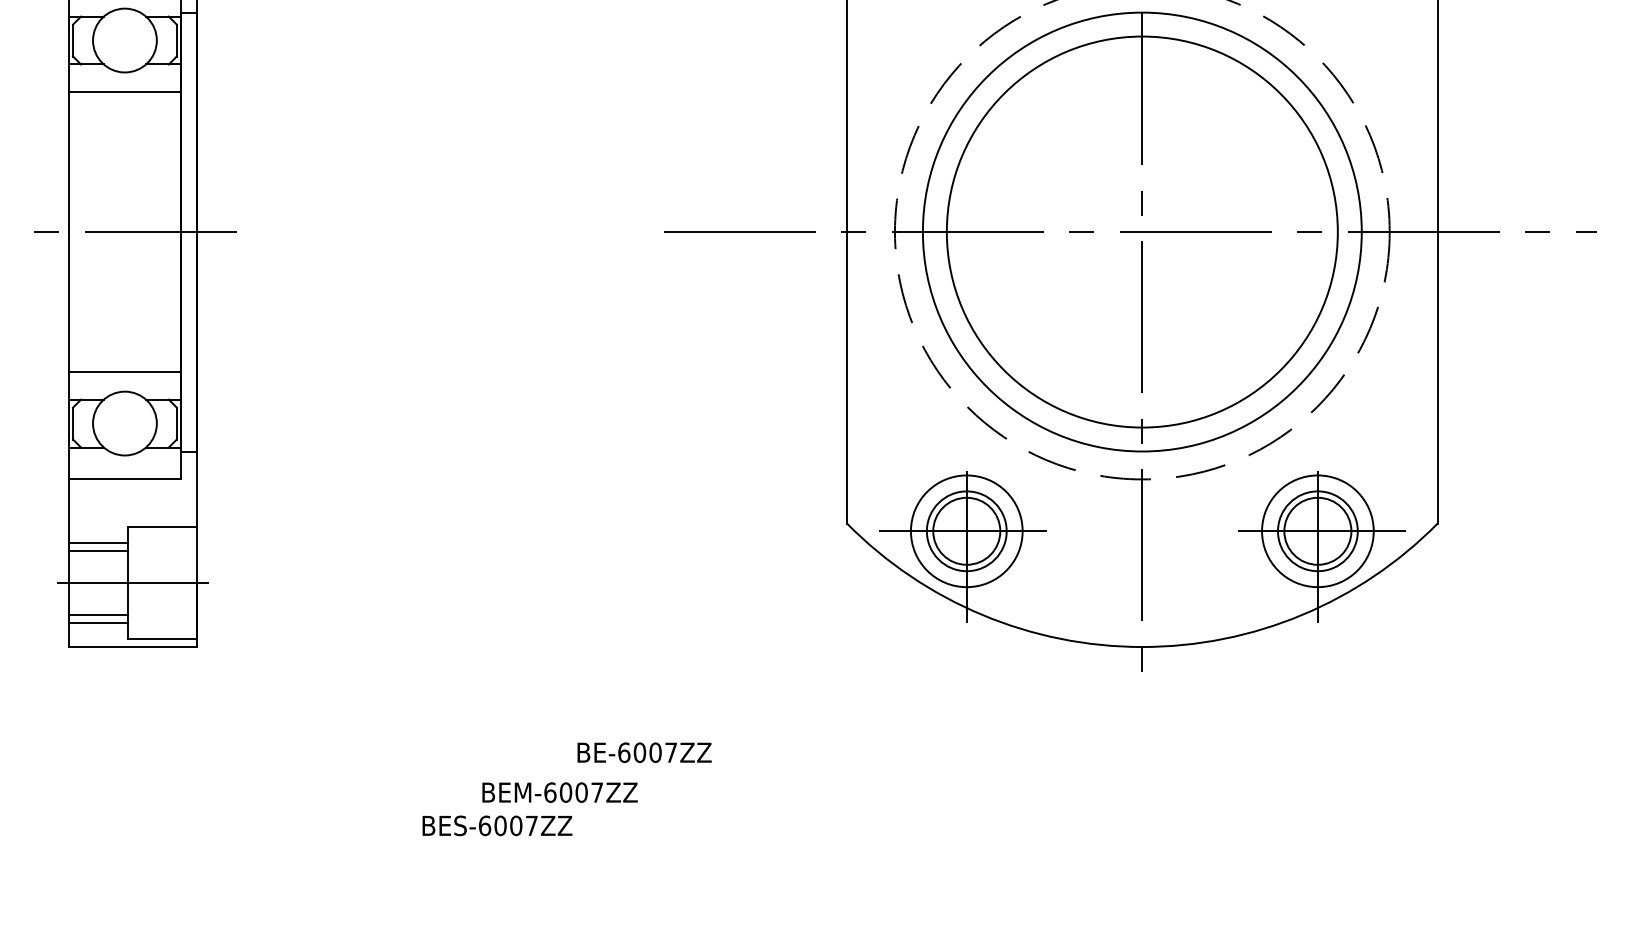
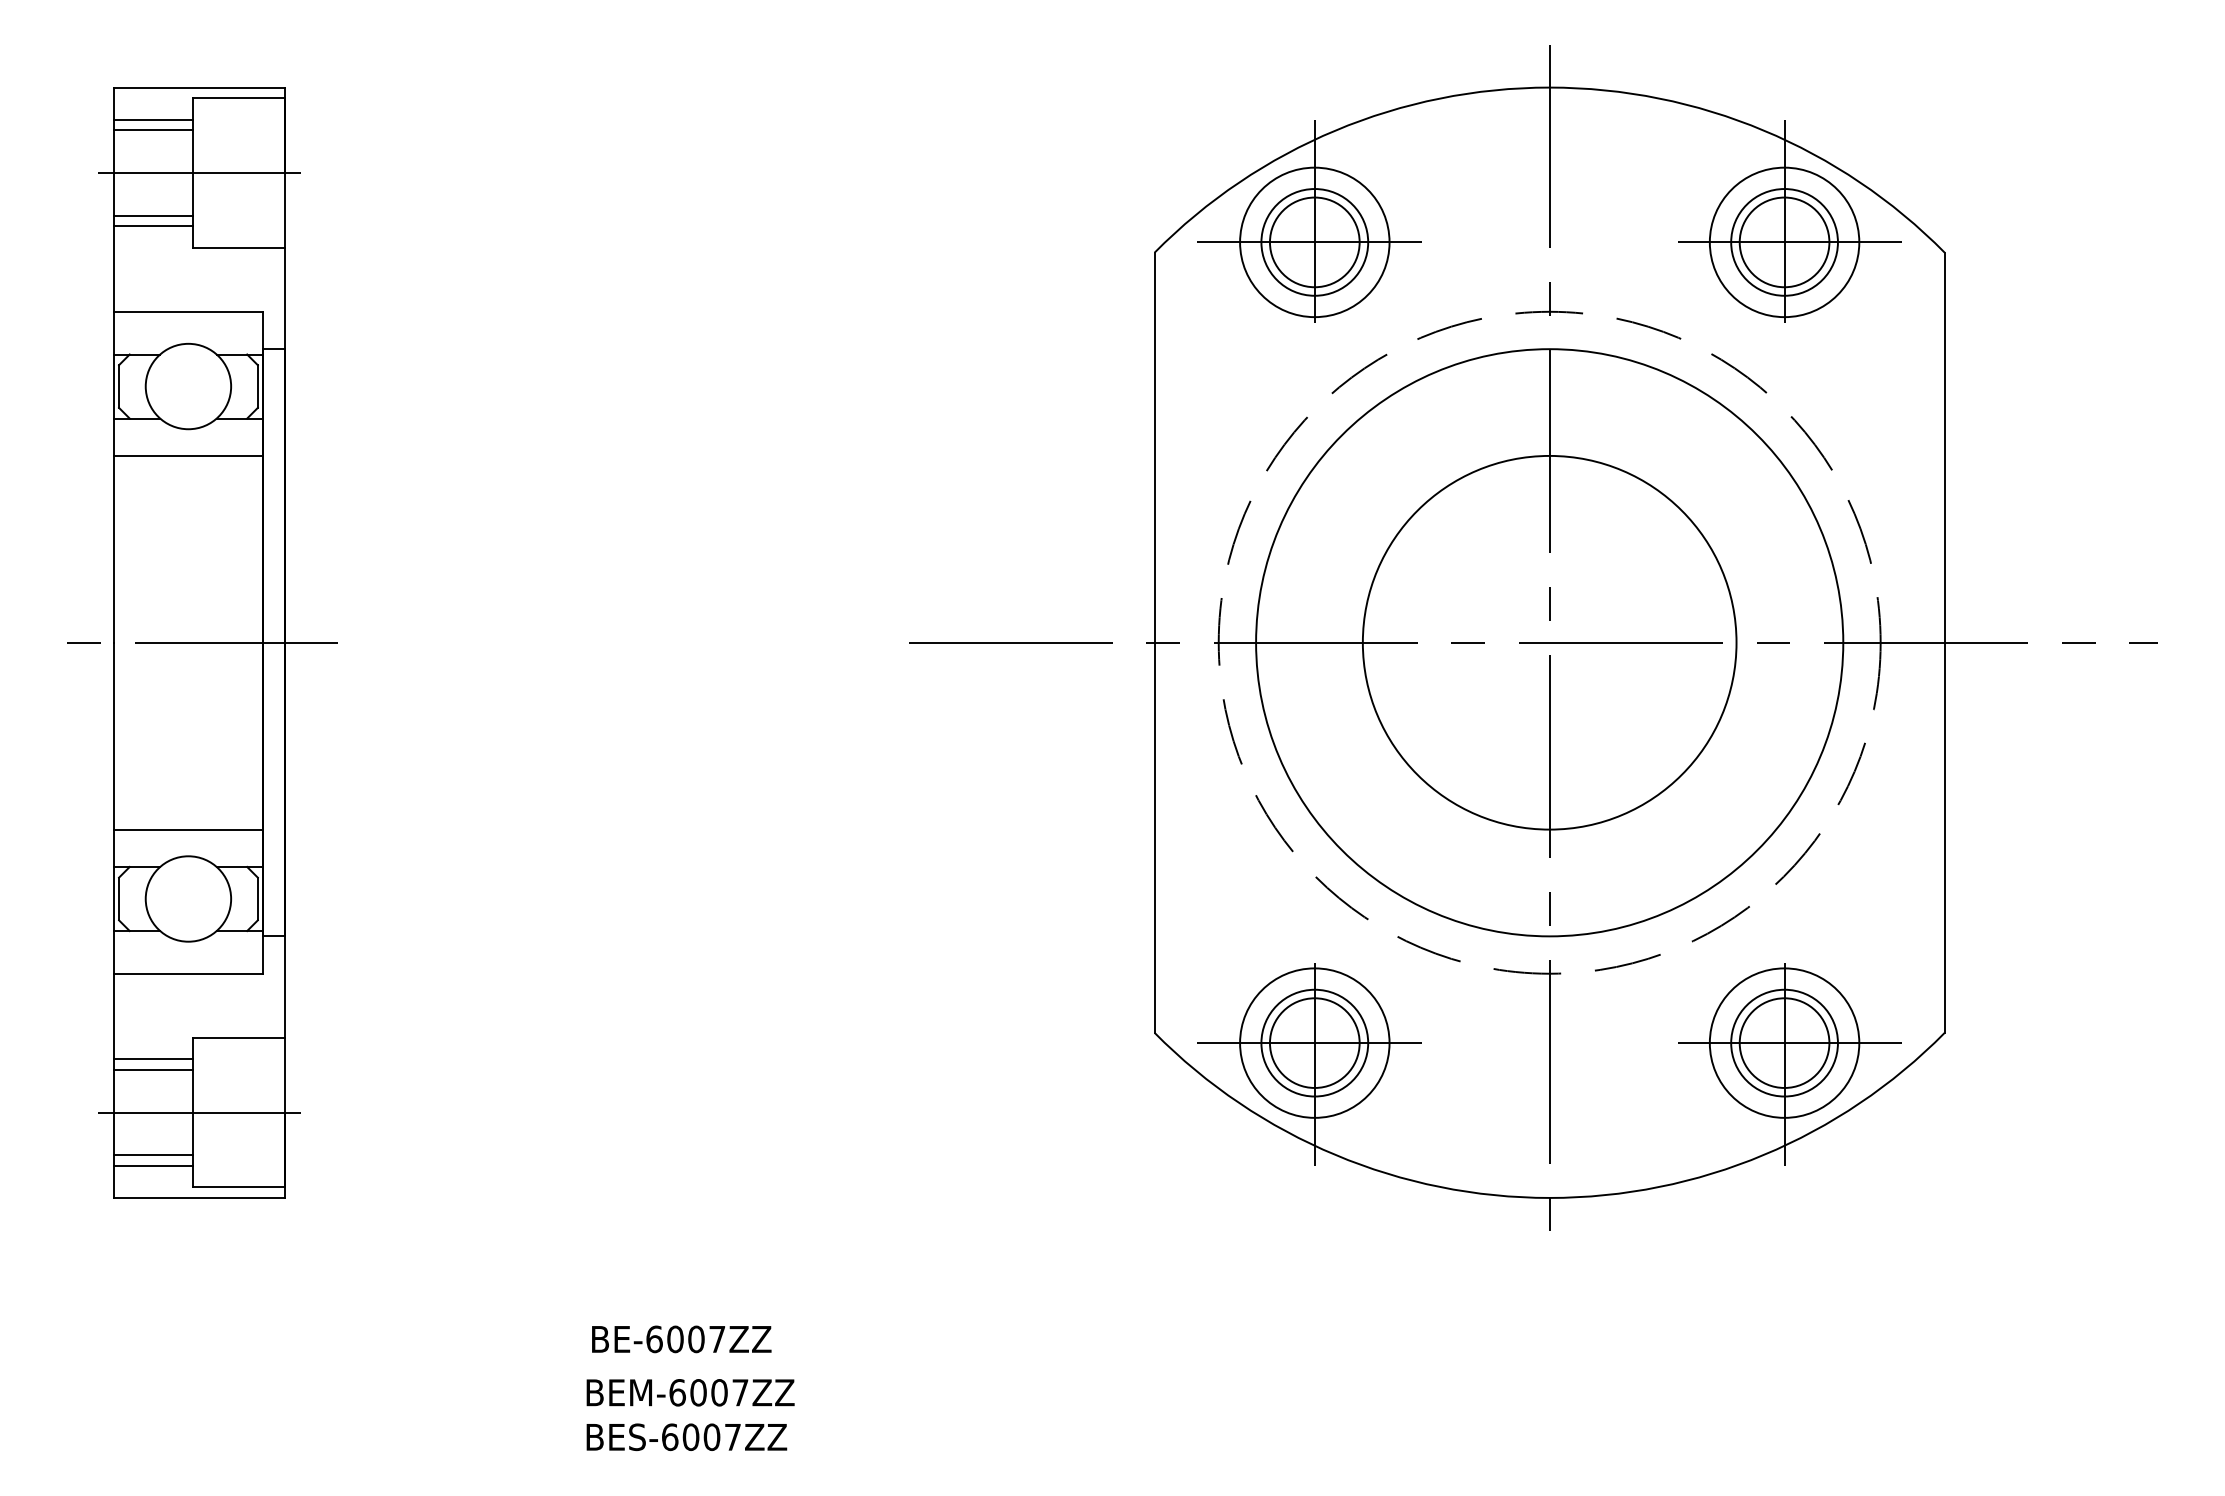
circle: (1142, 231) -> (1549, 642), size x0.71
text: (644, 752) -> (681, 1339), moved
text: (559, 792) -> (690, 1392), moved

